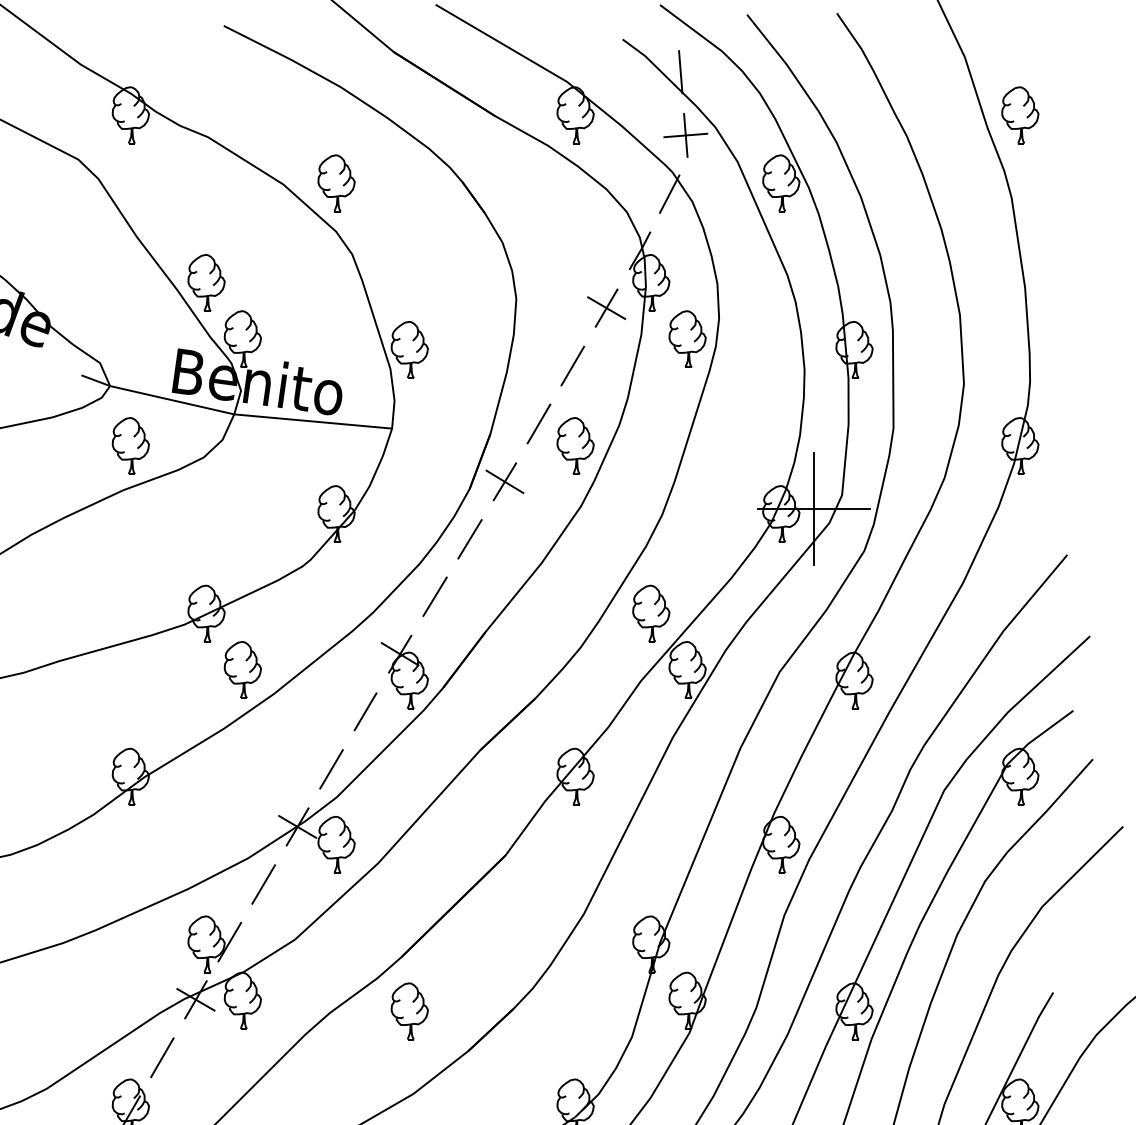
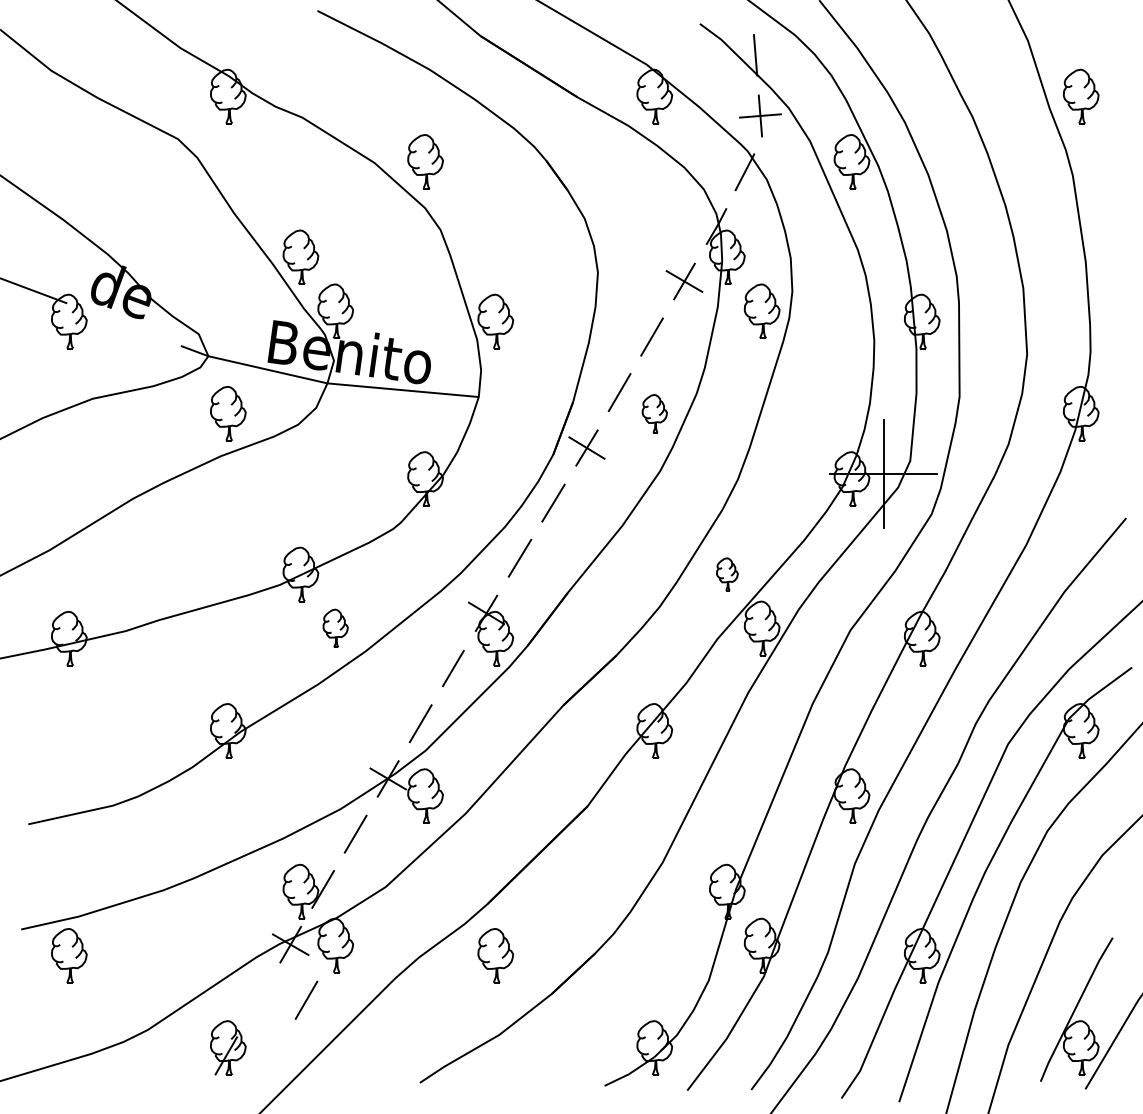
part: (575, 445) -> (654, 413), size x0.7
part: (651, 613) -> (727, 574), size x0.6
part: (242, 670) -> (335, 628), size x0.7
line: (162, 1056) -> (306, 999), moved

